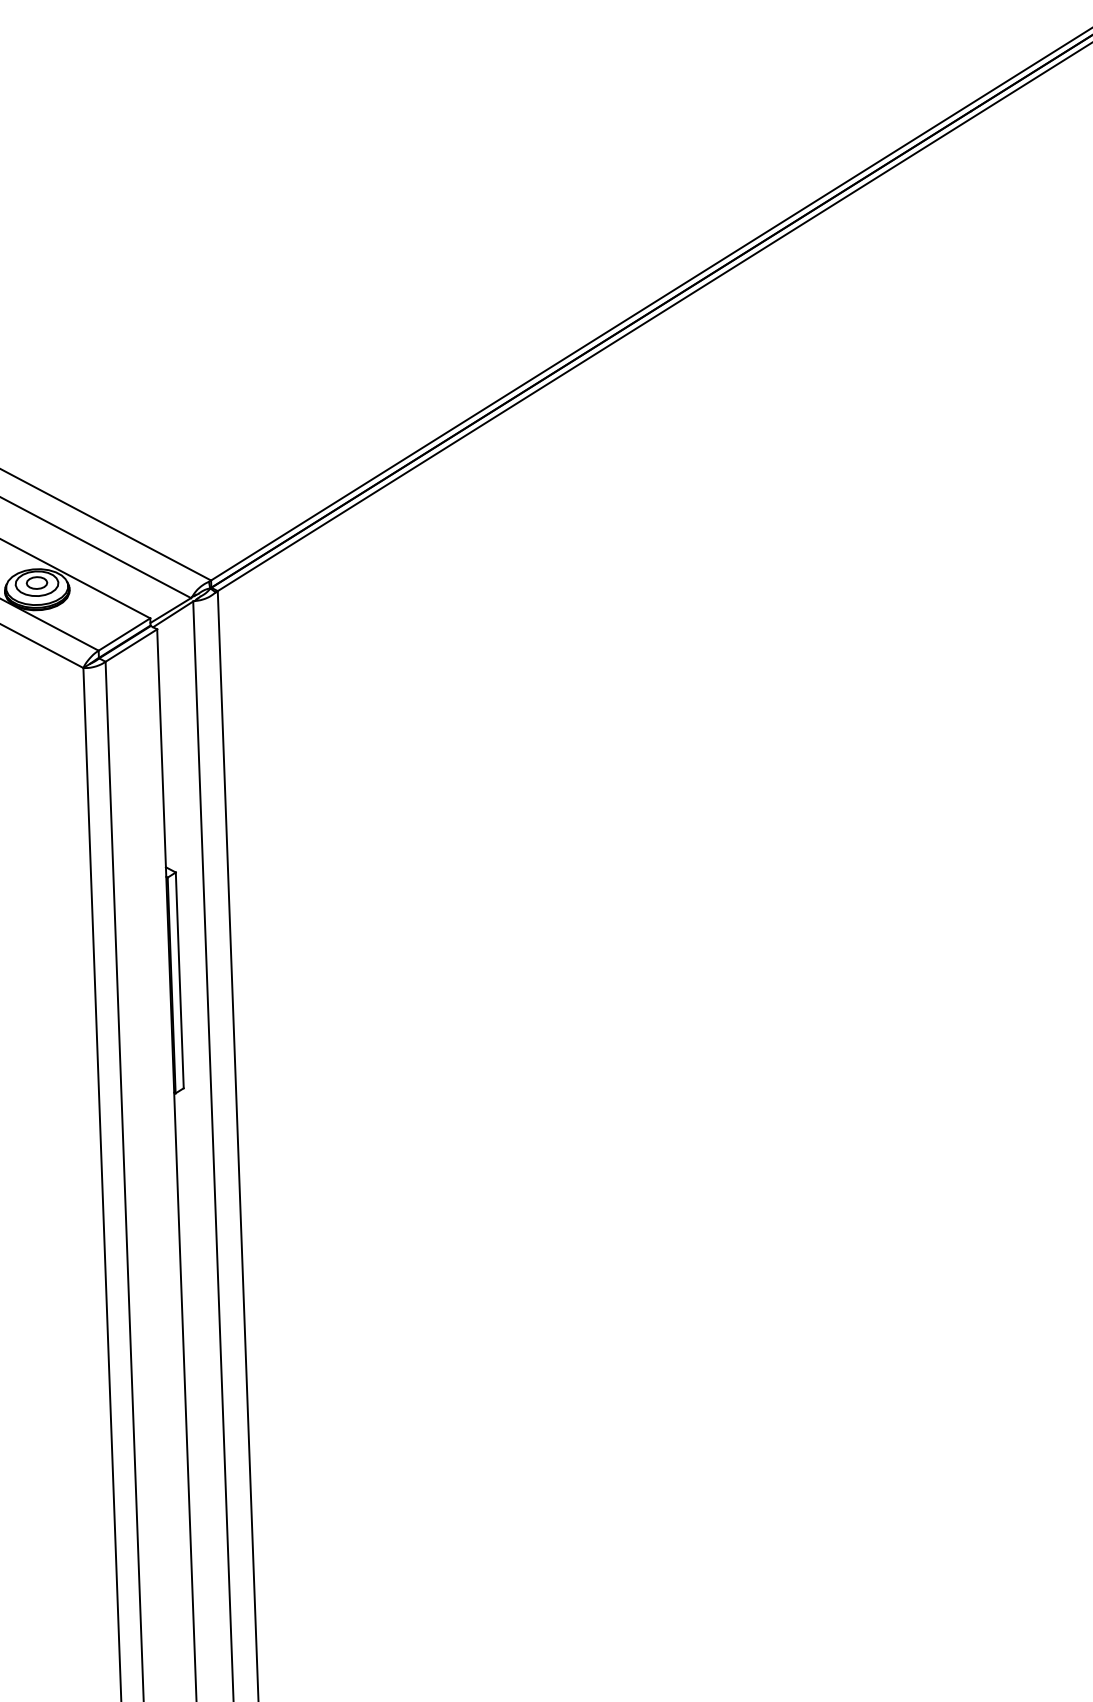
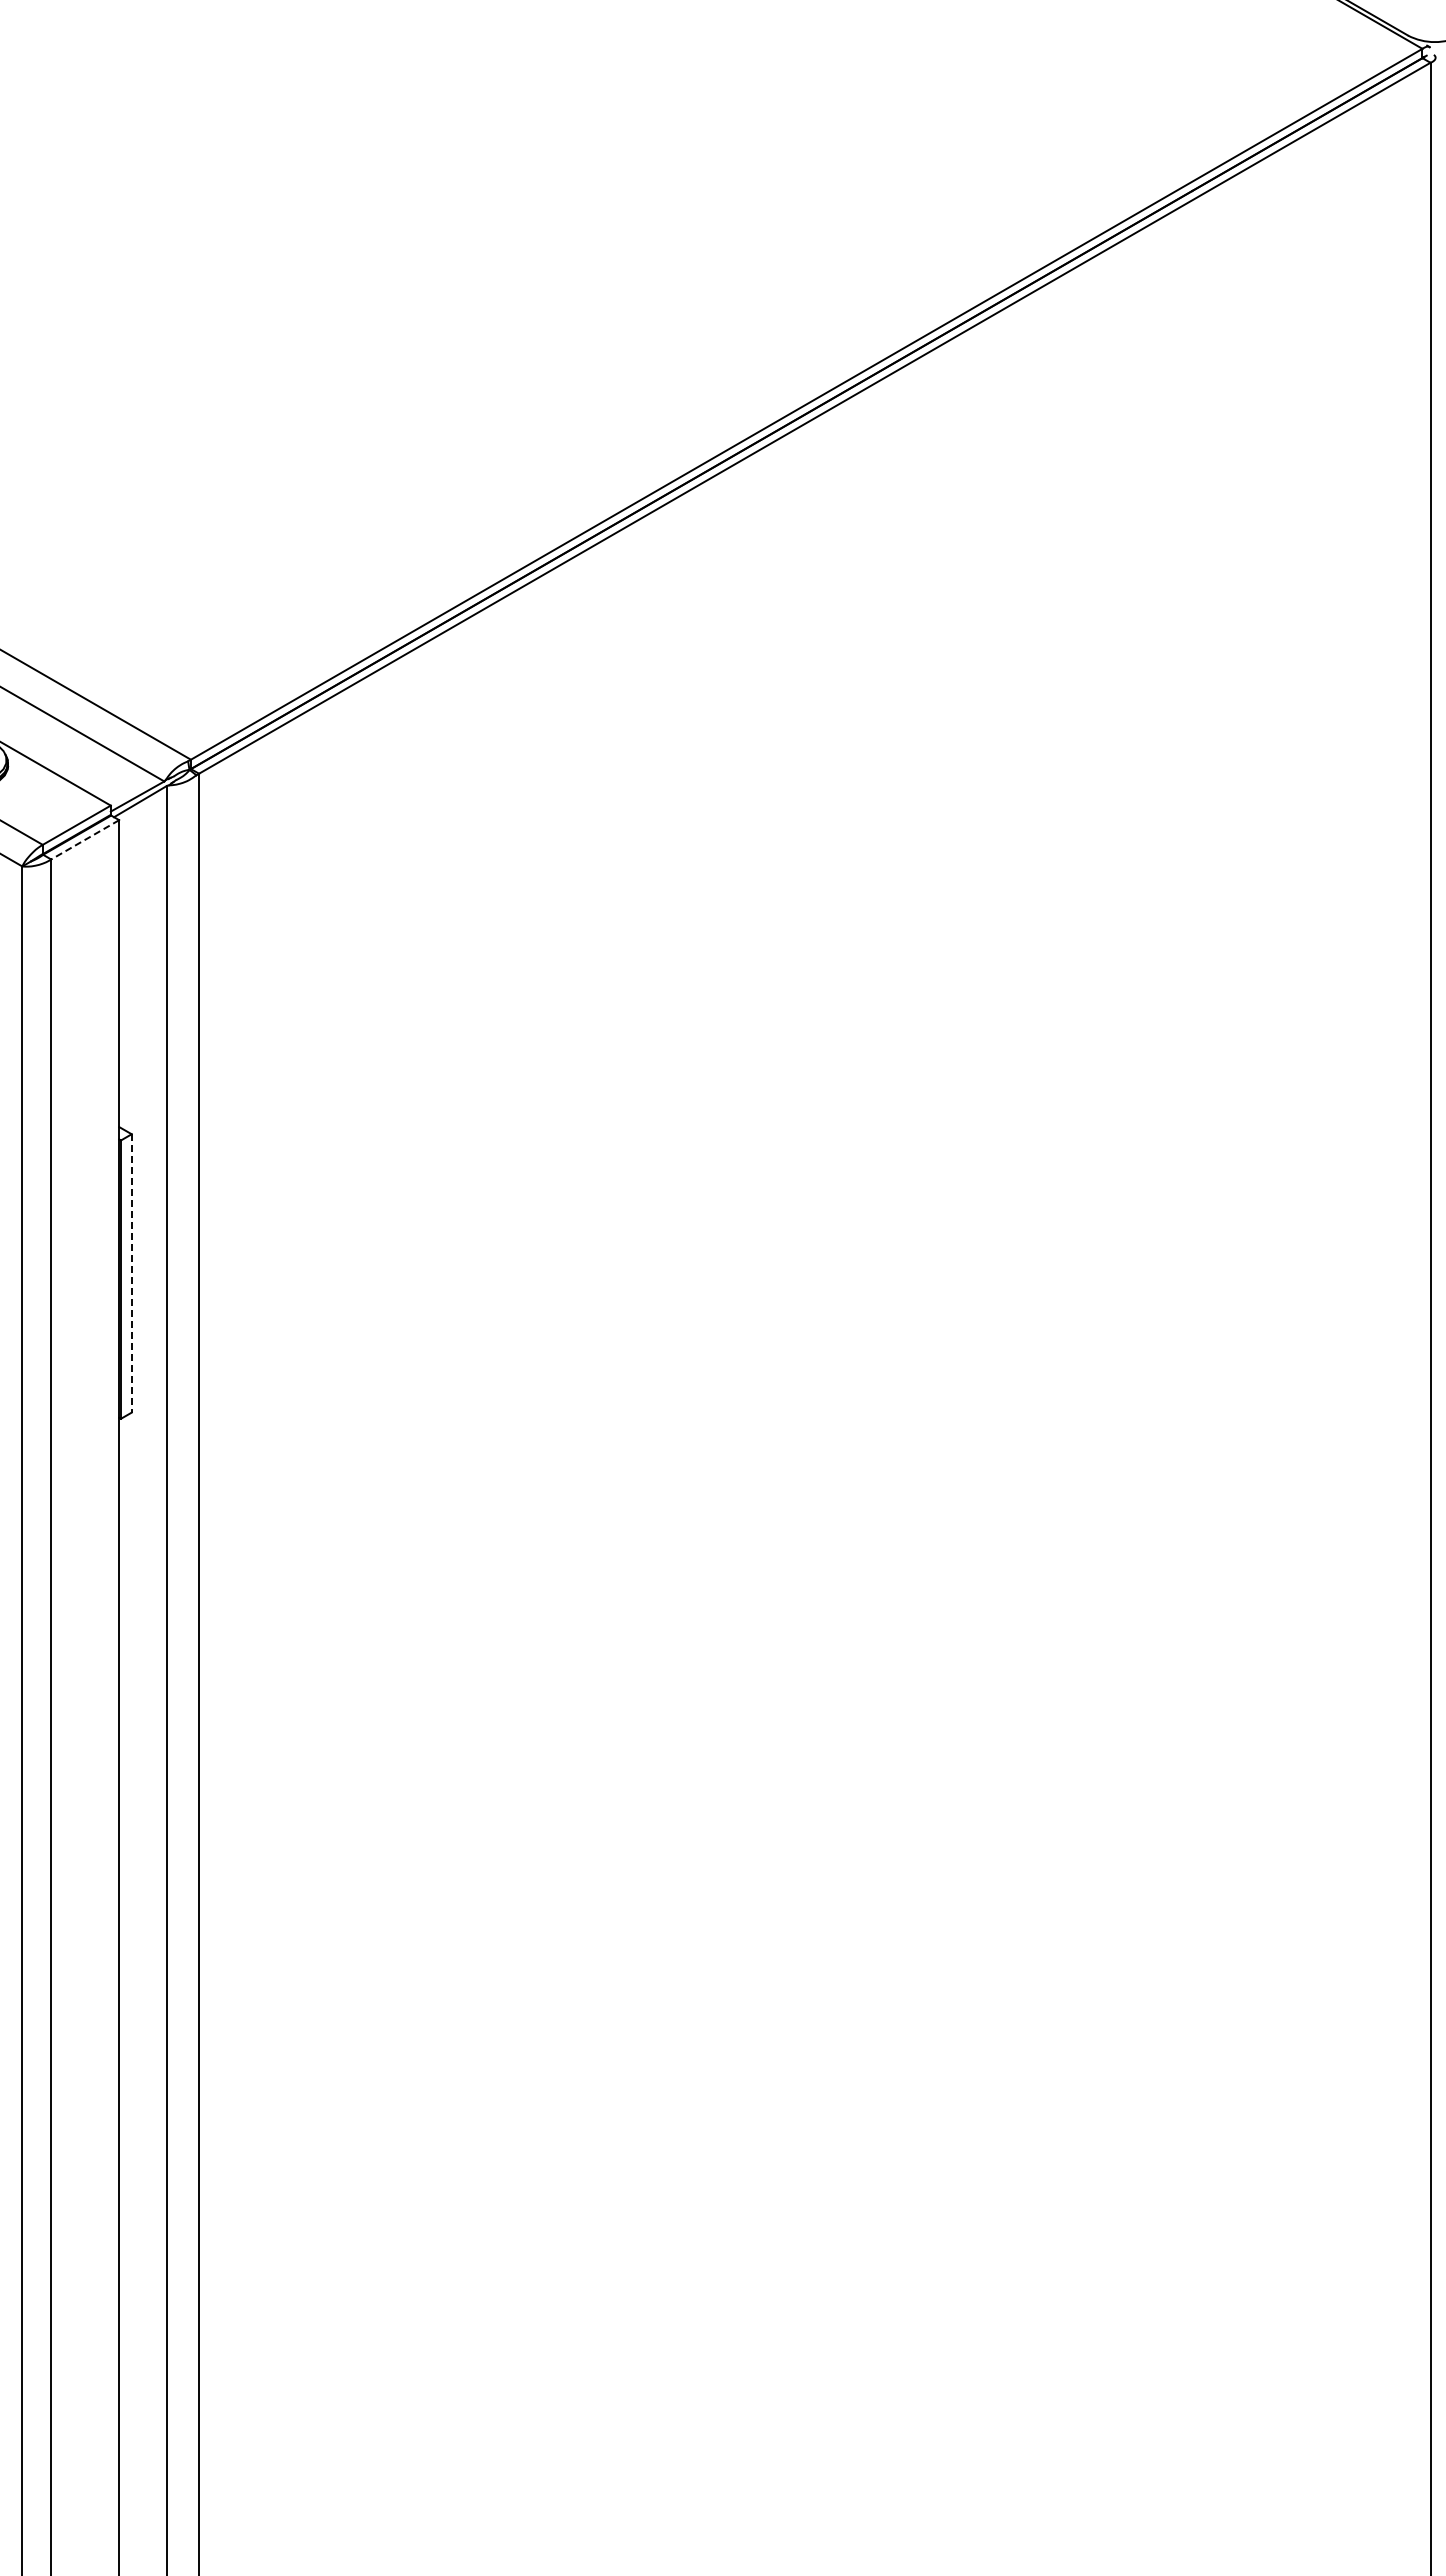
line: (130, 646) -> (84, 840), solid -> dashed
line: (179, 980) -> (131, 1273), solid -> dashed

